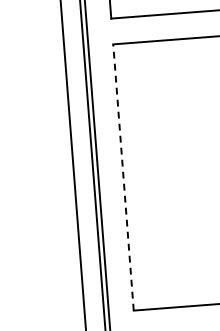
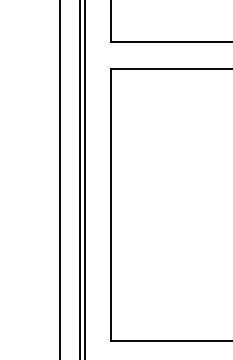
line: (123, 177) -> (110, 204), dashed -> solid

